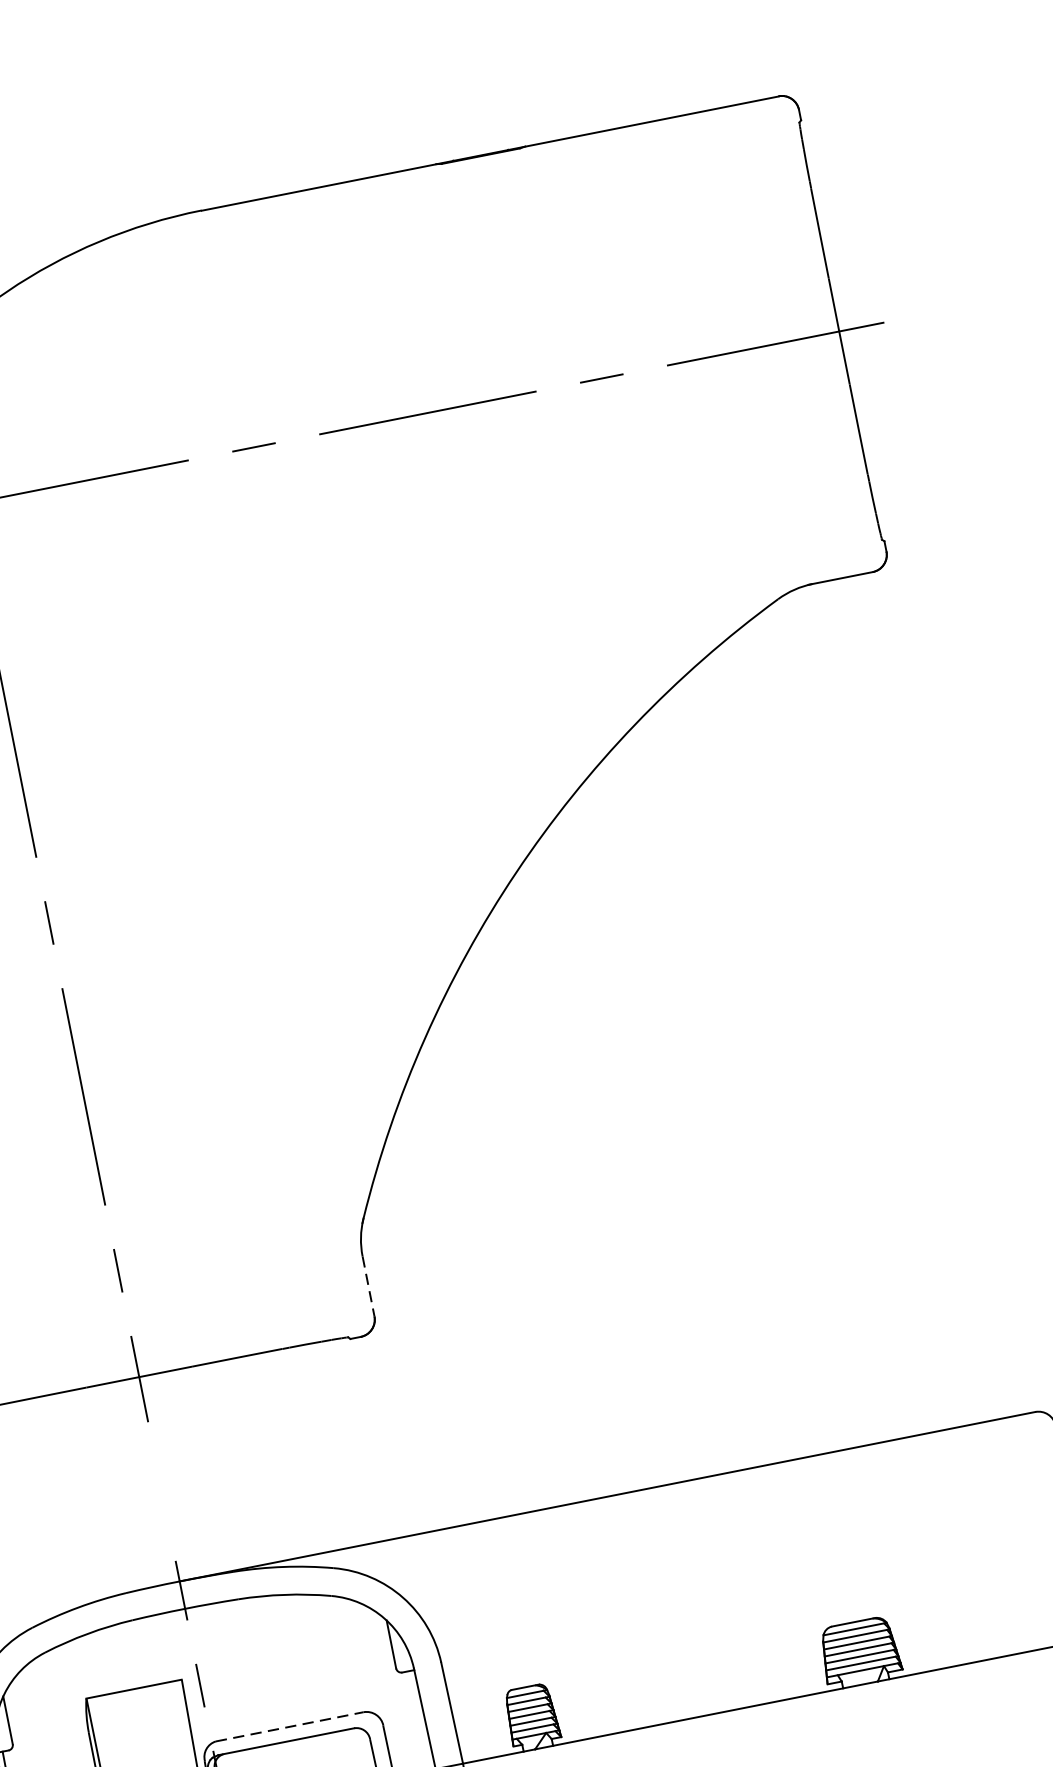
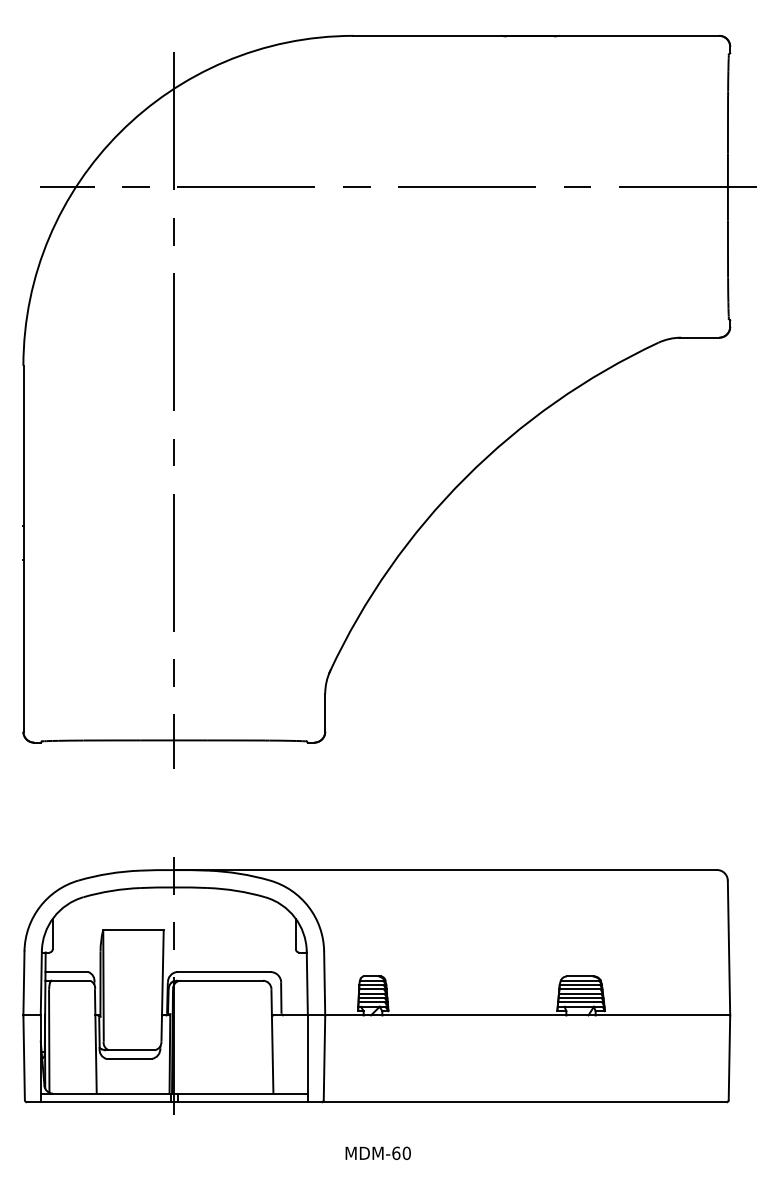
line: (369, 1287) -> (325, 713), dashed -> solid
line: (289, 1727) -> (223, 972), dashed -> solid

